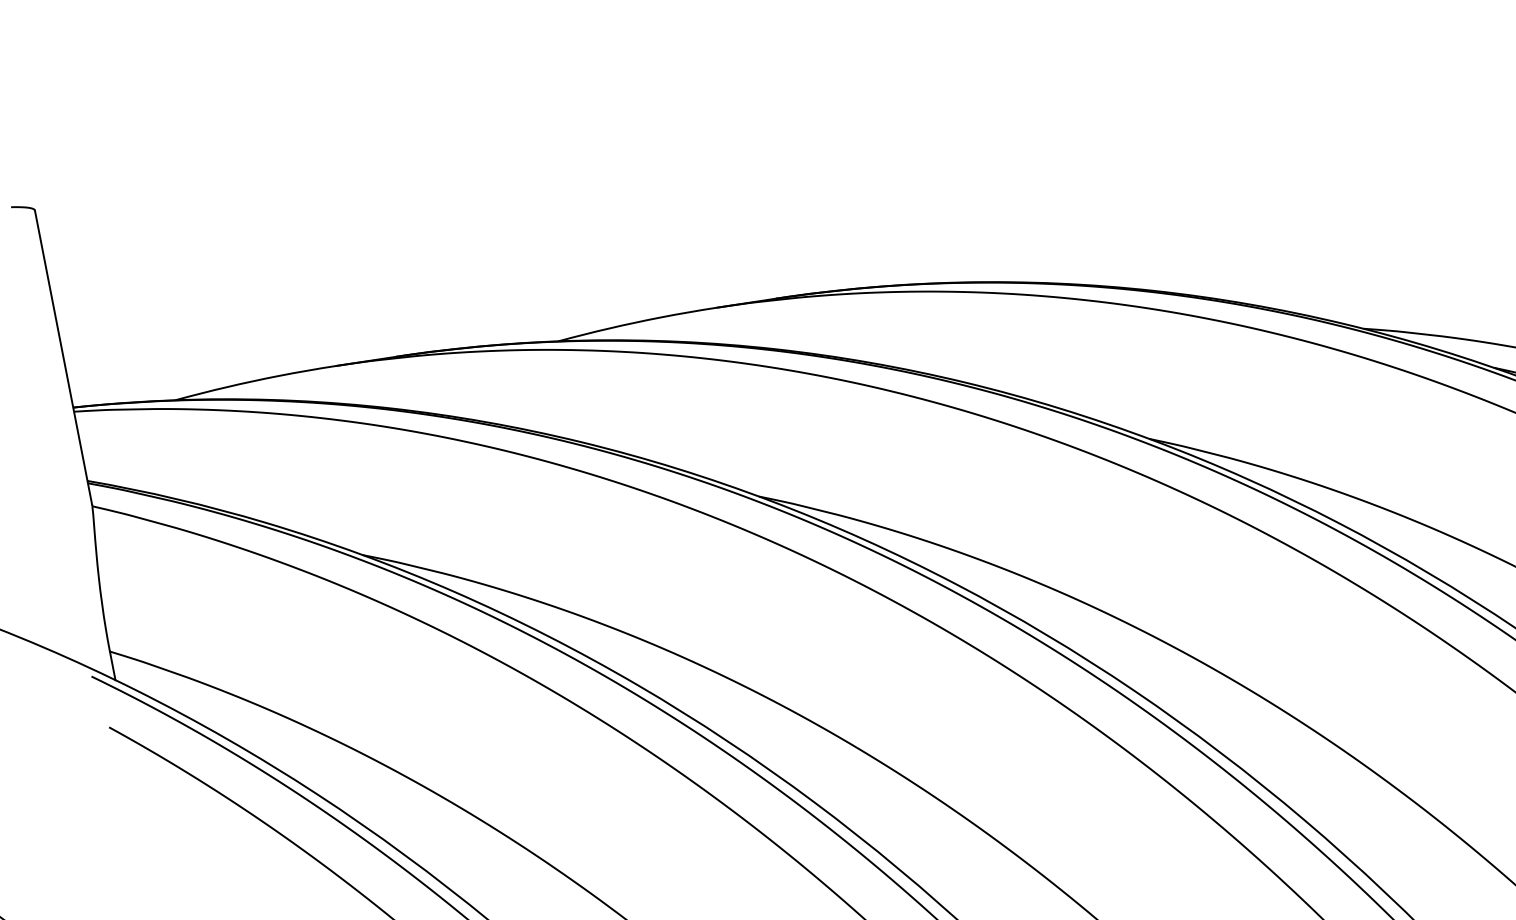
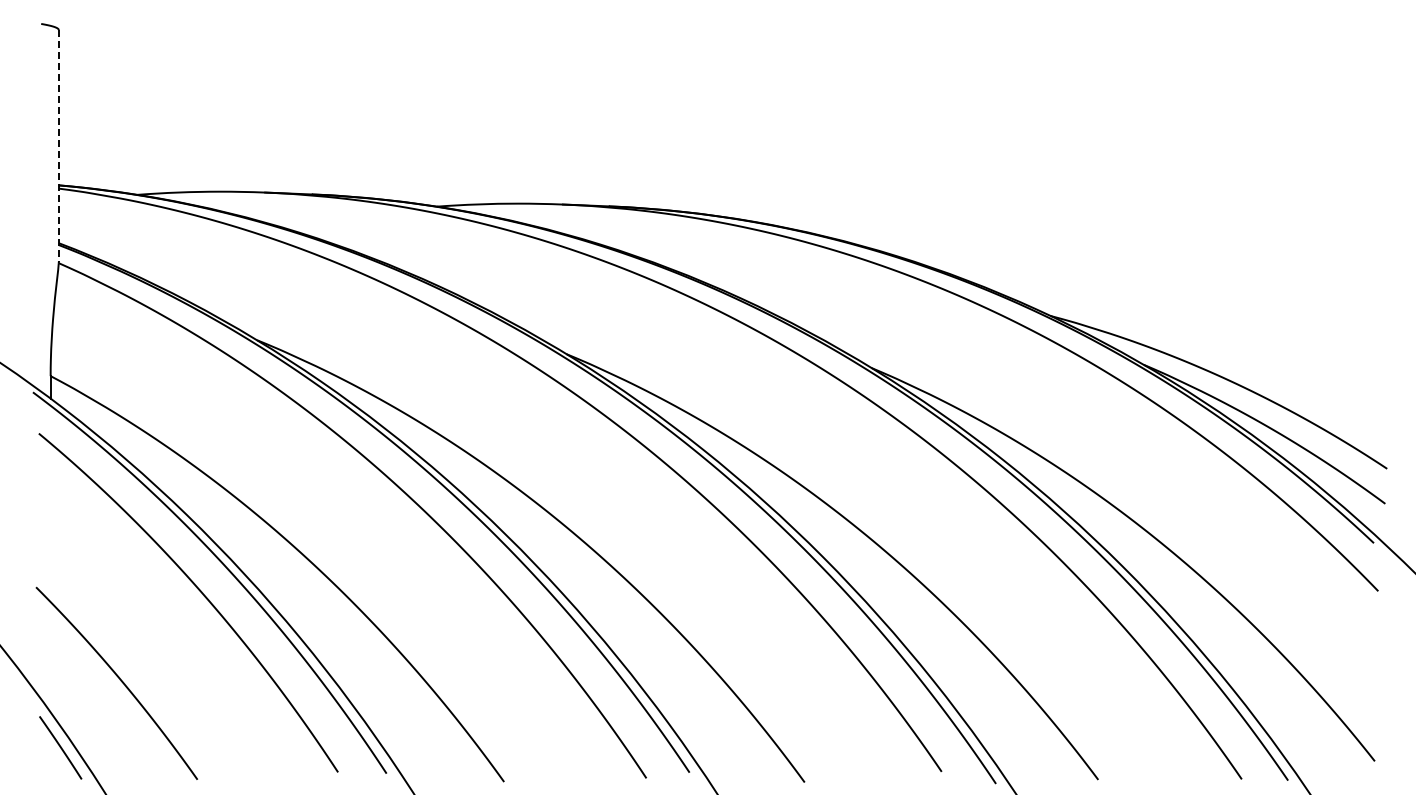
line: (63, 357) -> (58, 145), solid -> dashed

